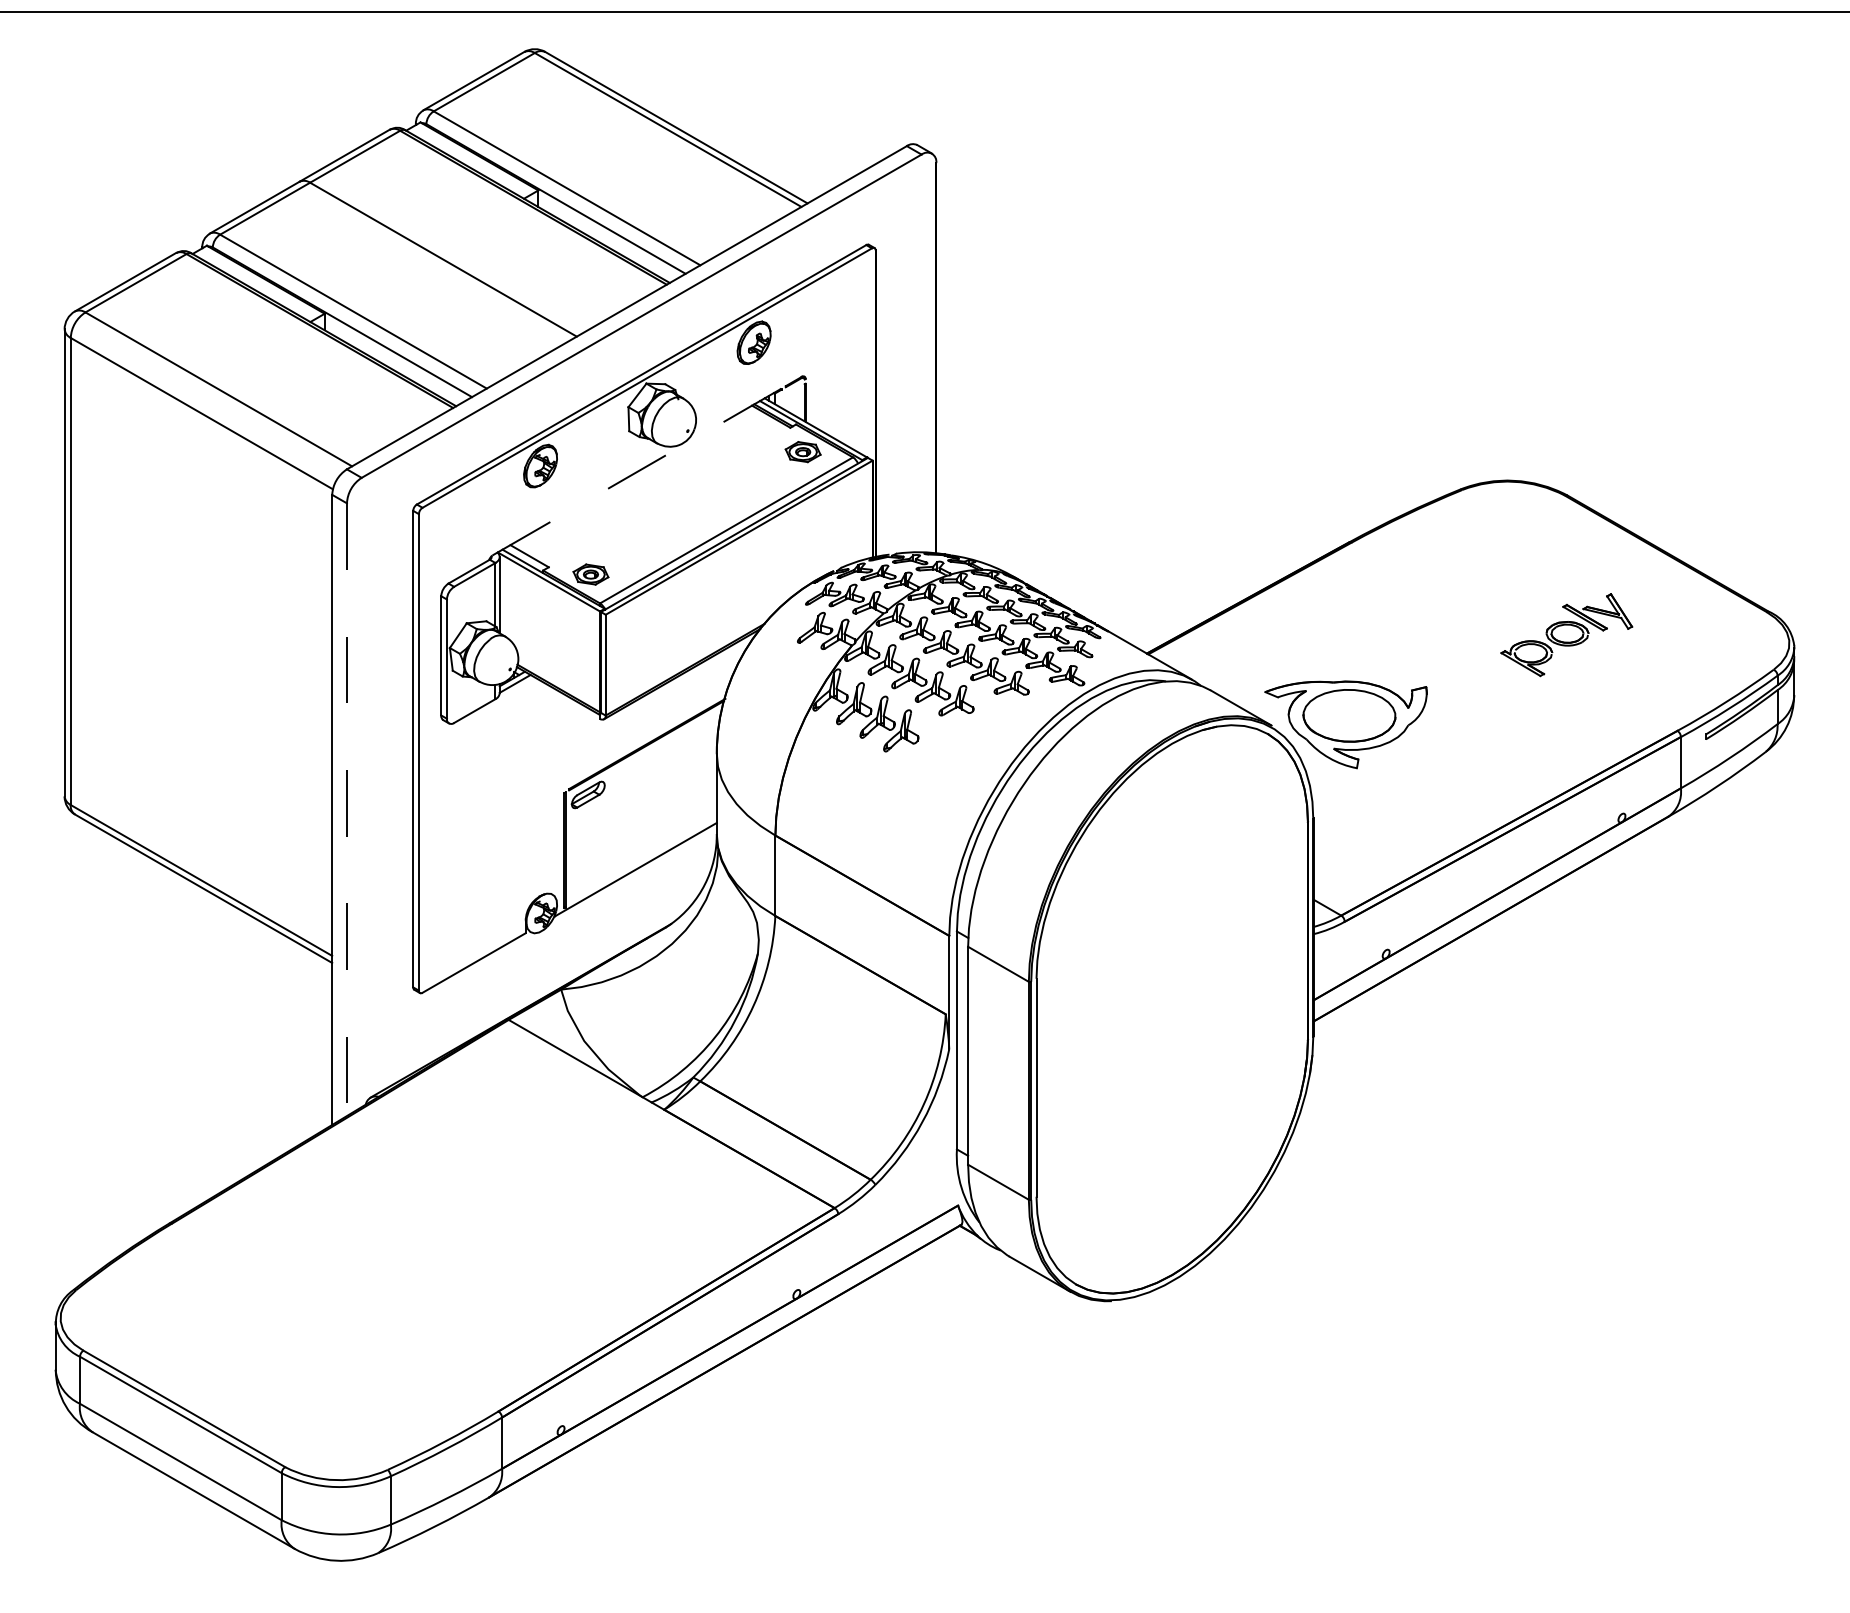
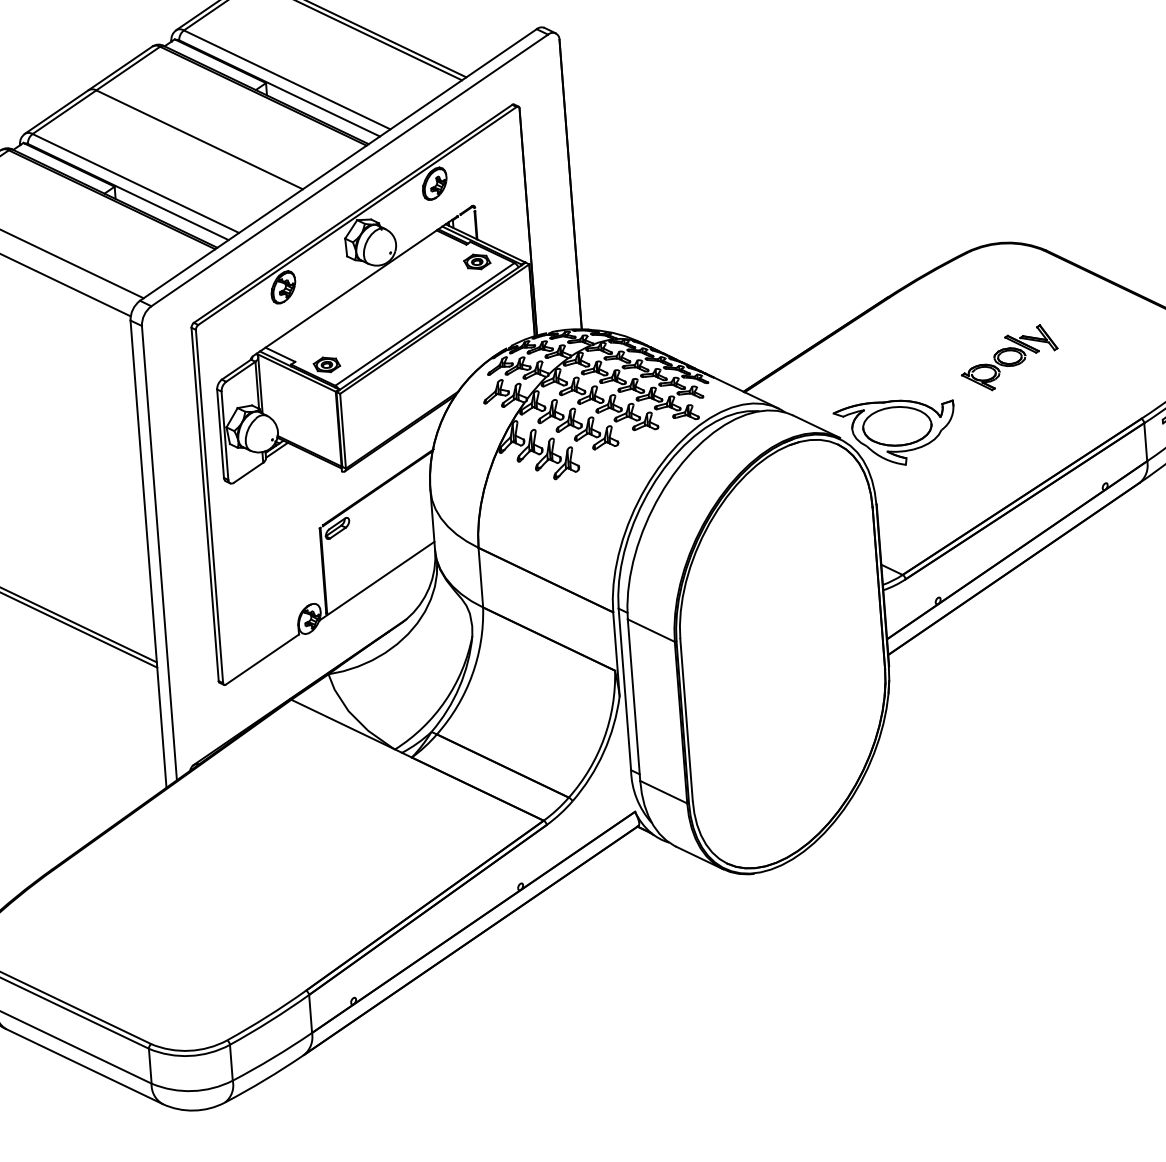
line: (637, 472) -> (355, 286), dashed -> solid
part: (1566, 635) -> (1009, 358), moved
line: (346, 810) -> (159, 553), dashed -> solid

